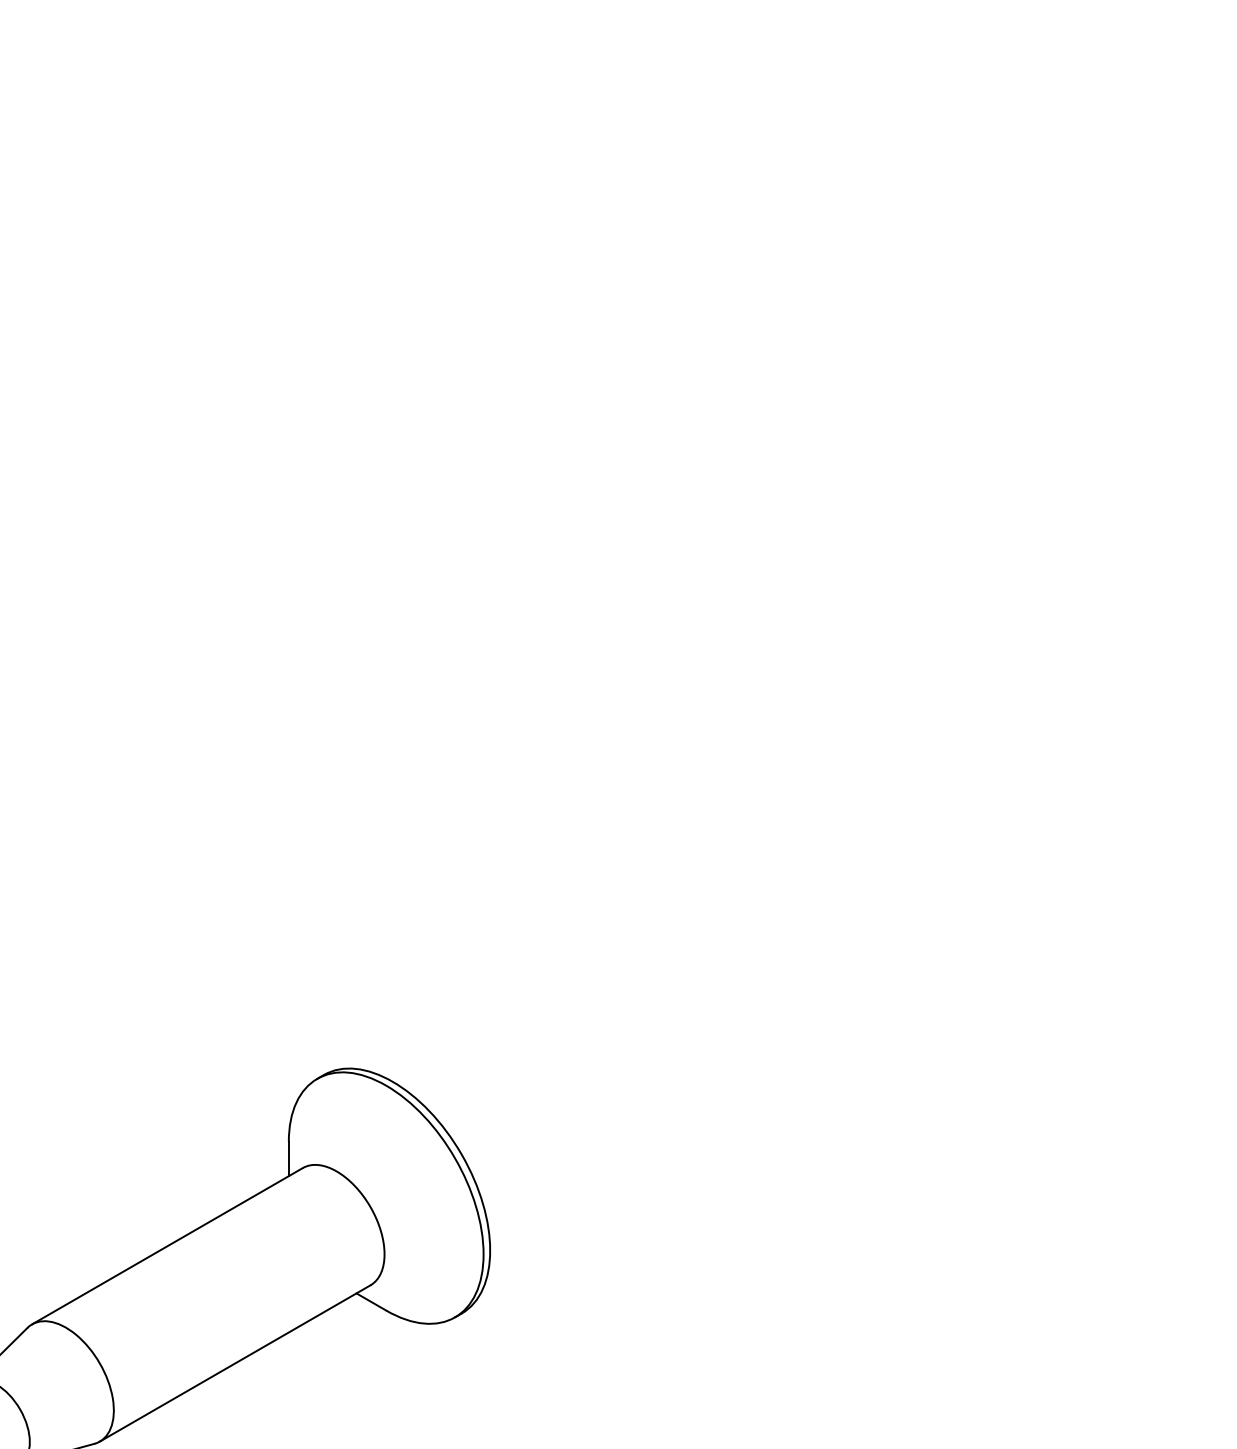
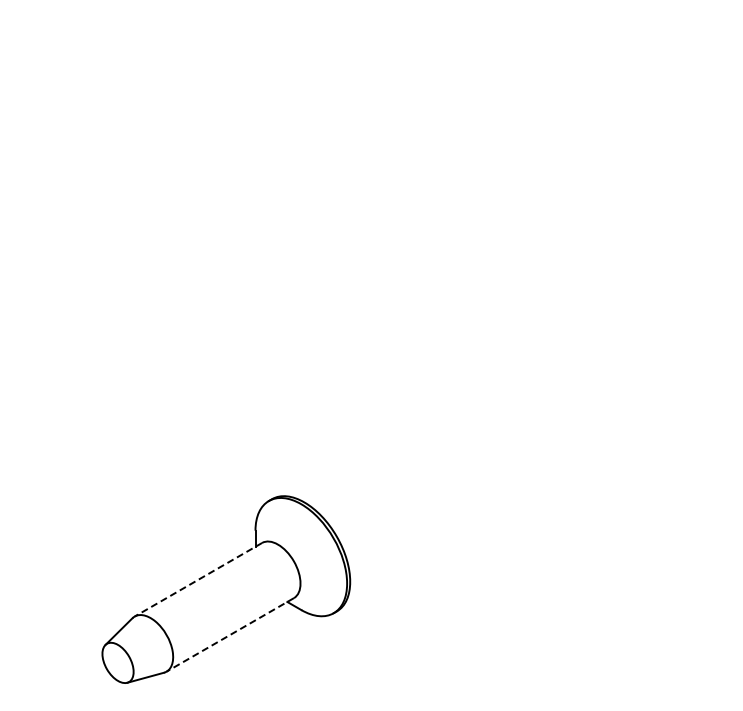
line: (167, 1245) -> (198, 579), solid -> dashed
line: (235, 1362) -> (230, 634), solid -> dashed

